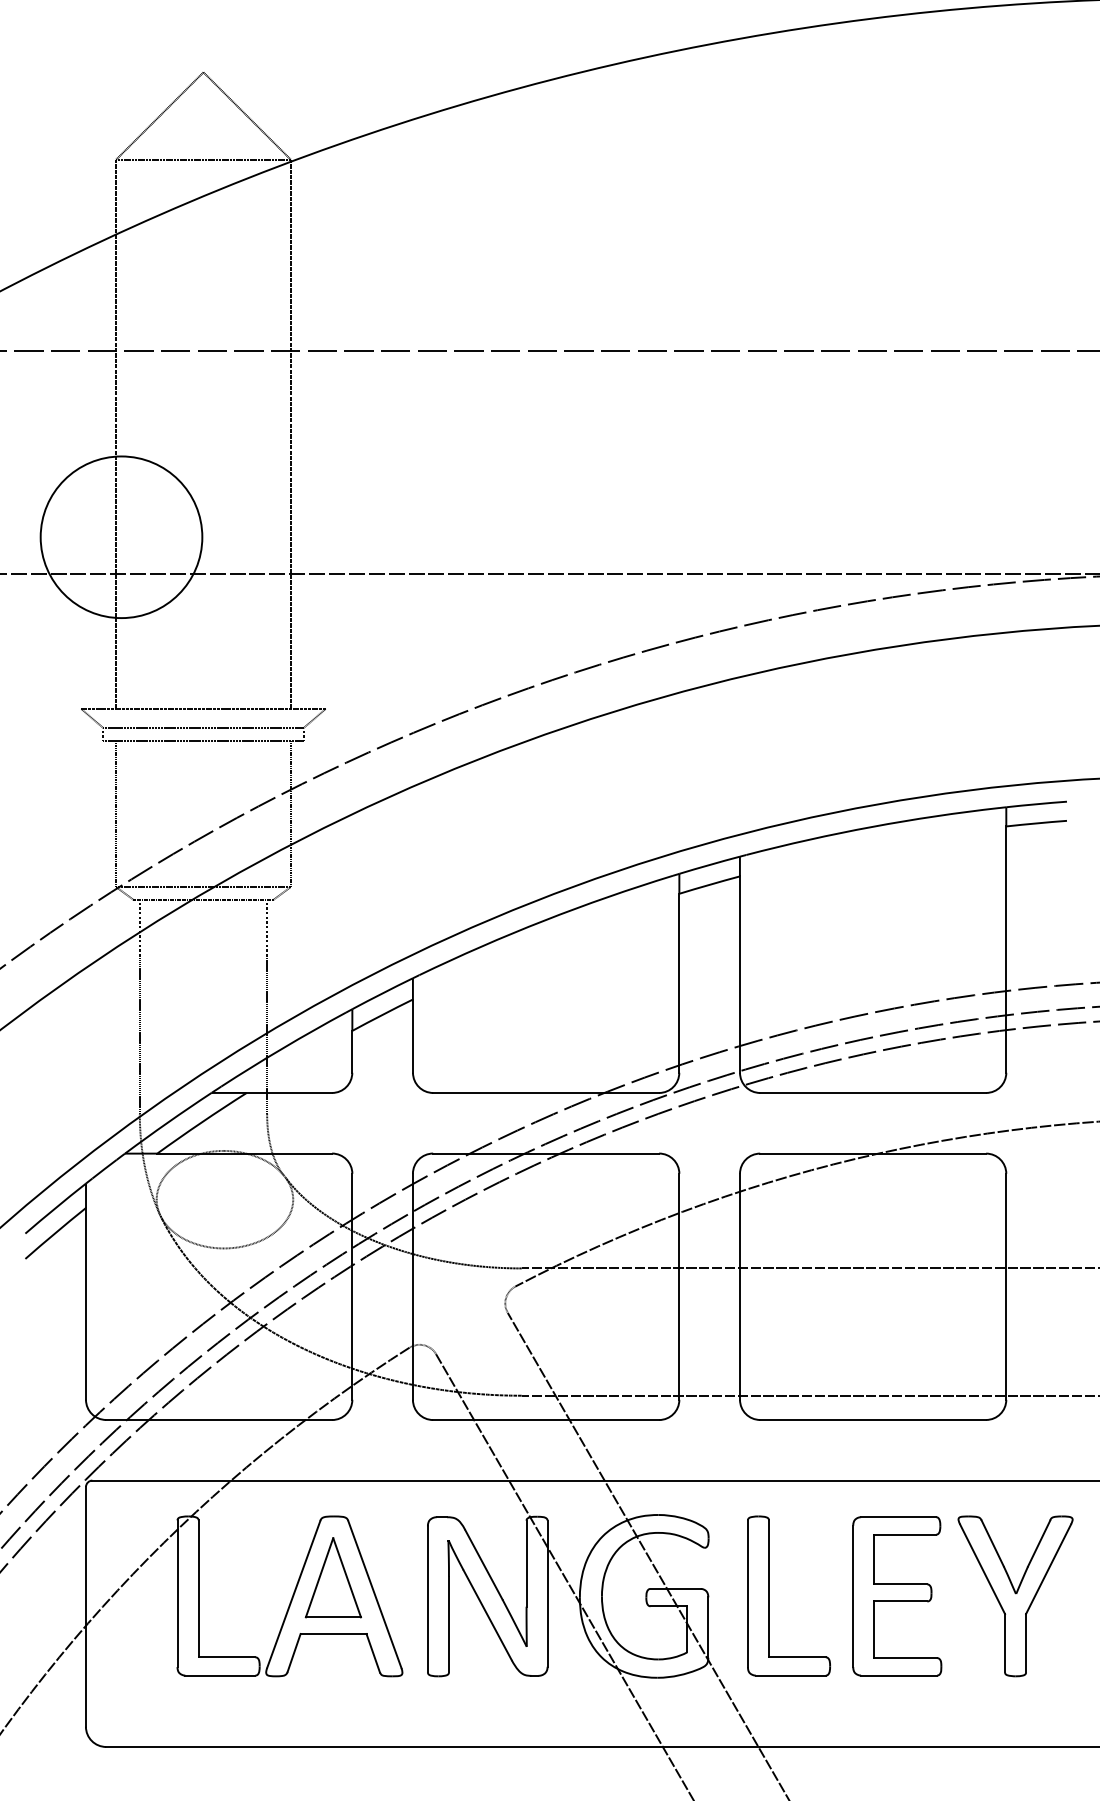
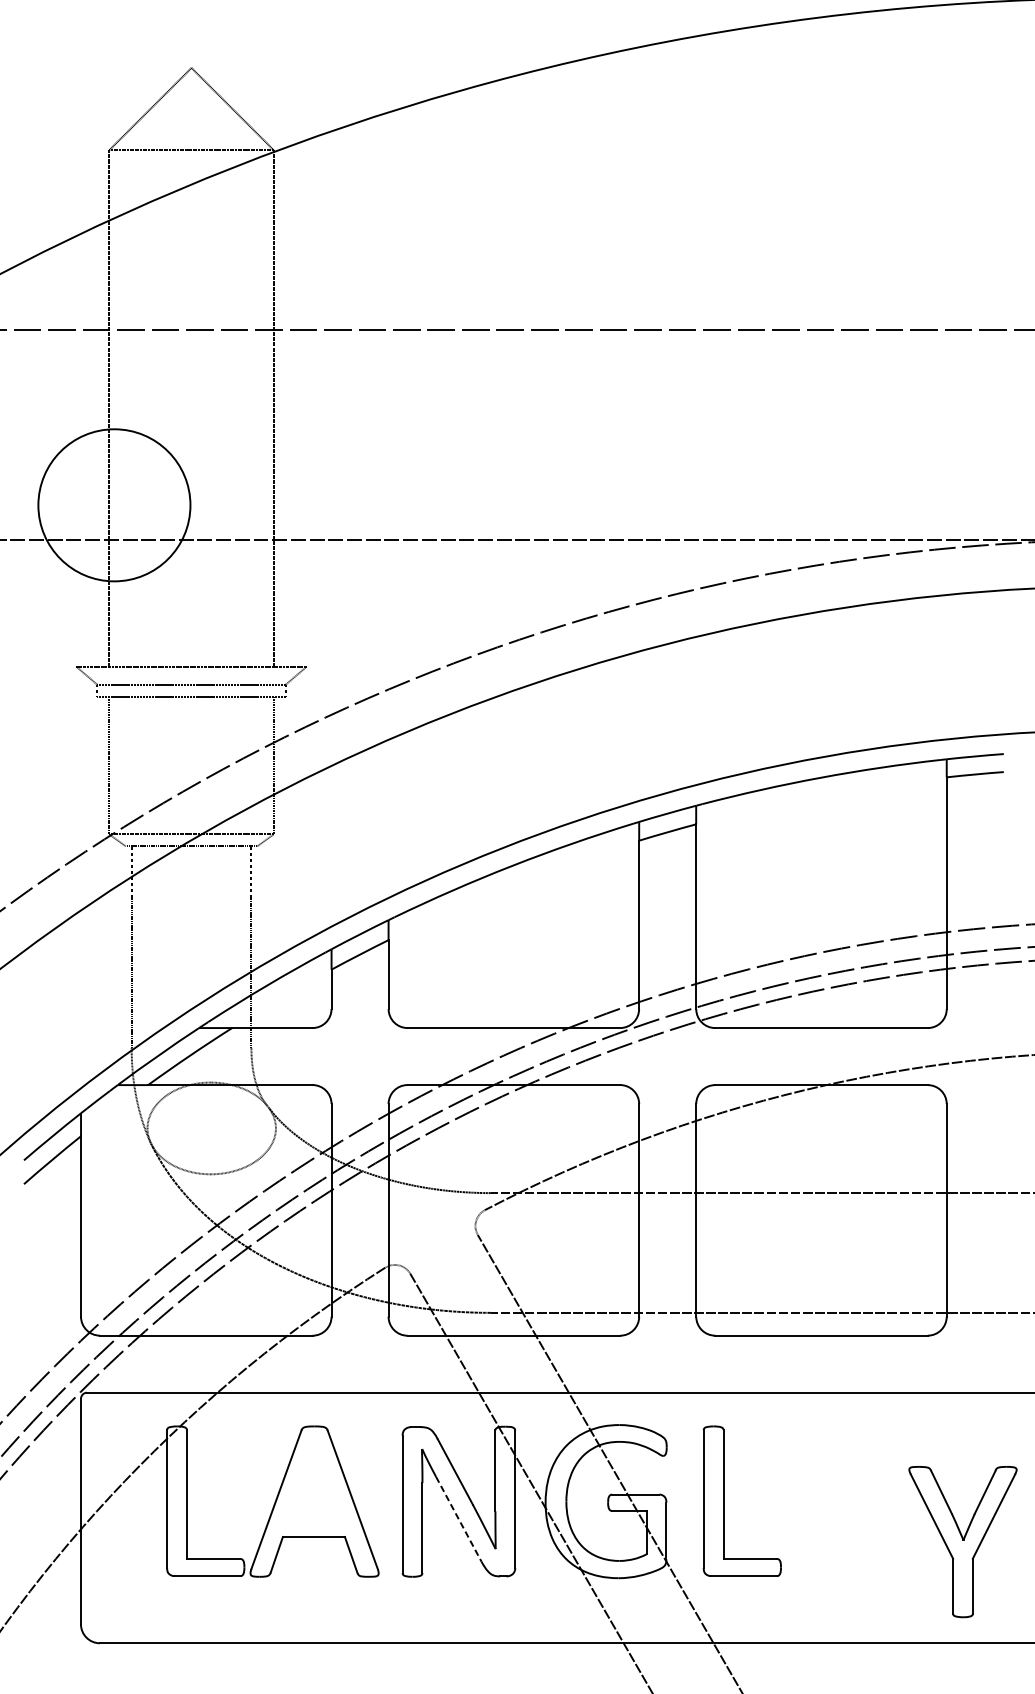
part: (332, 1577) -> (312, 1483), removed
part: (897, 1596) -> (844, 1501), removed
part: (1015, 1596) -> (962, 1542), moved
line: (487, 1615) -> (458, 1519), solid -> dashed

